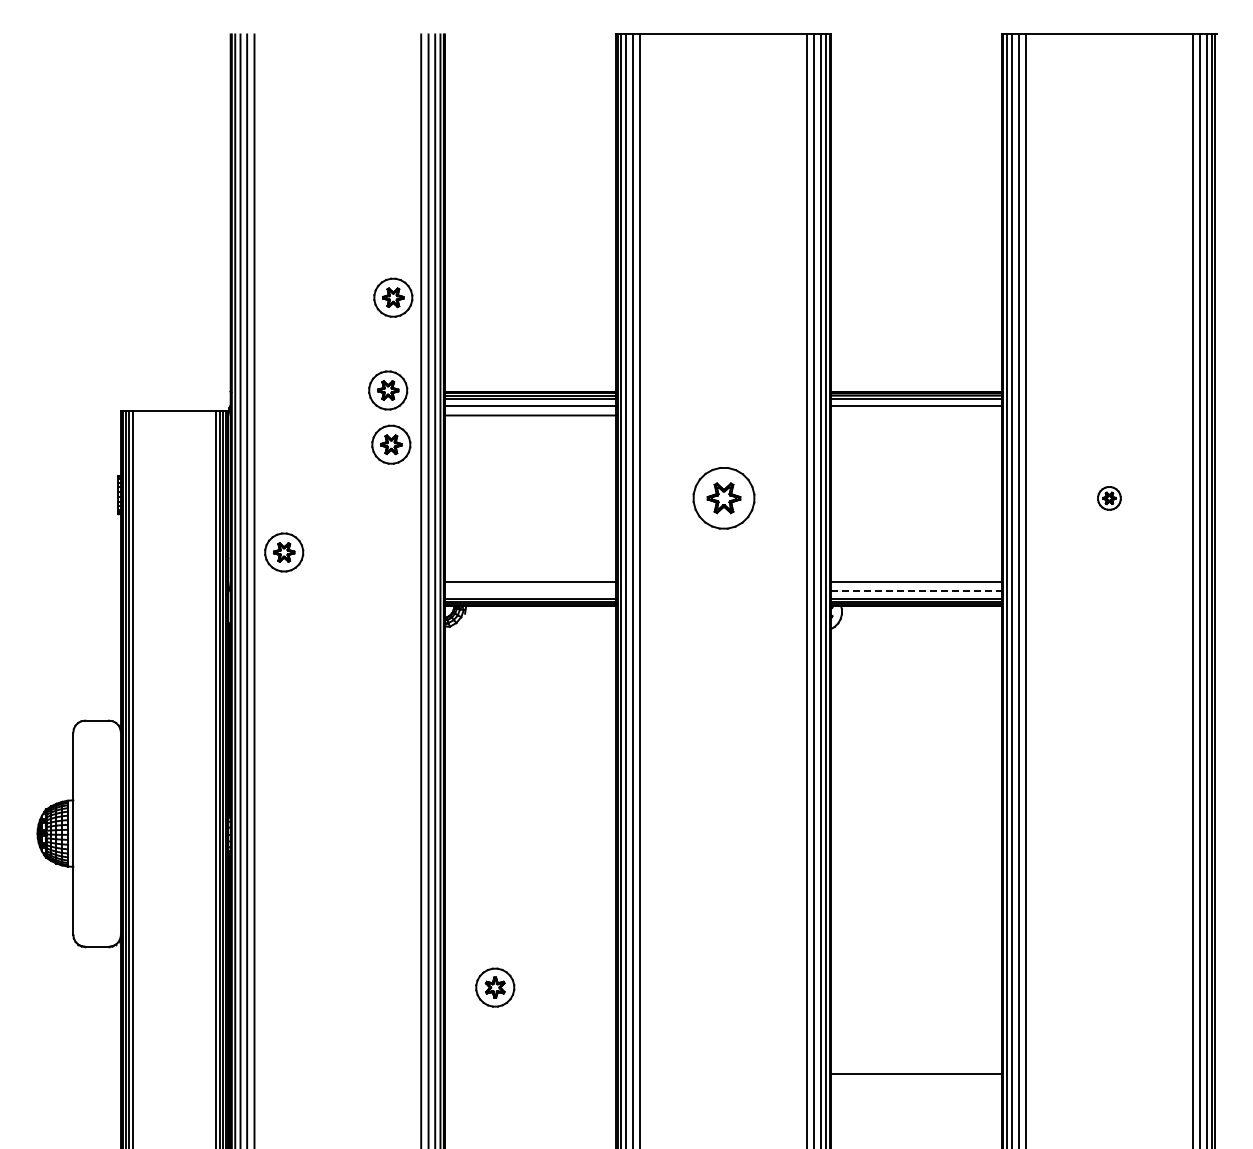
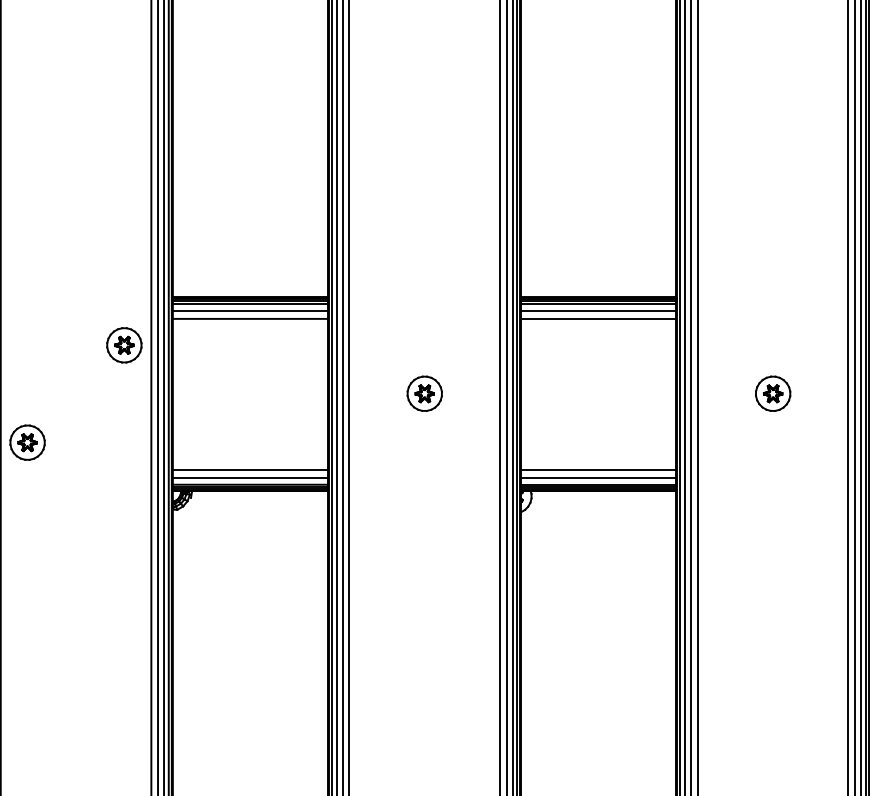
part: (393, 297) -> (126, 212), removed
part: (388, 390) -> (121, 296), removed
line: (916, 415) -> (598, 318), added
part: (723, 498) -> (424, 393), size x0.62
part: (1109, 498) -> (773, 393), size x1.67
line: (530, 591) -> (250, 477), added
line: (916, 591) -> (598, 477), dashed -> solid

